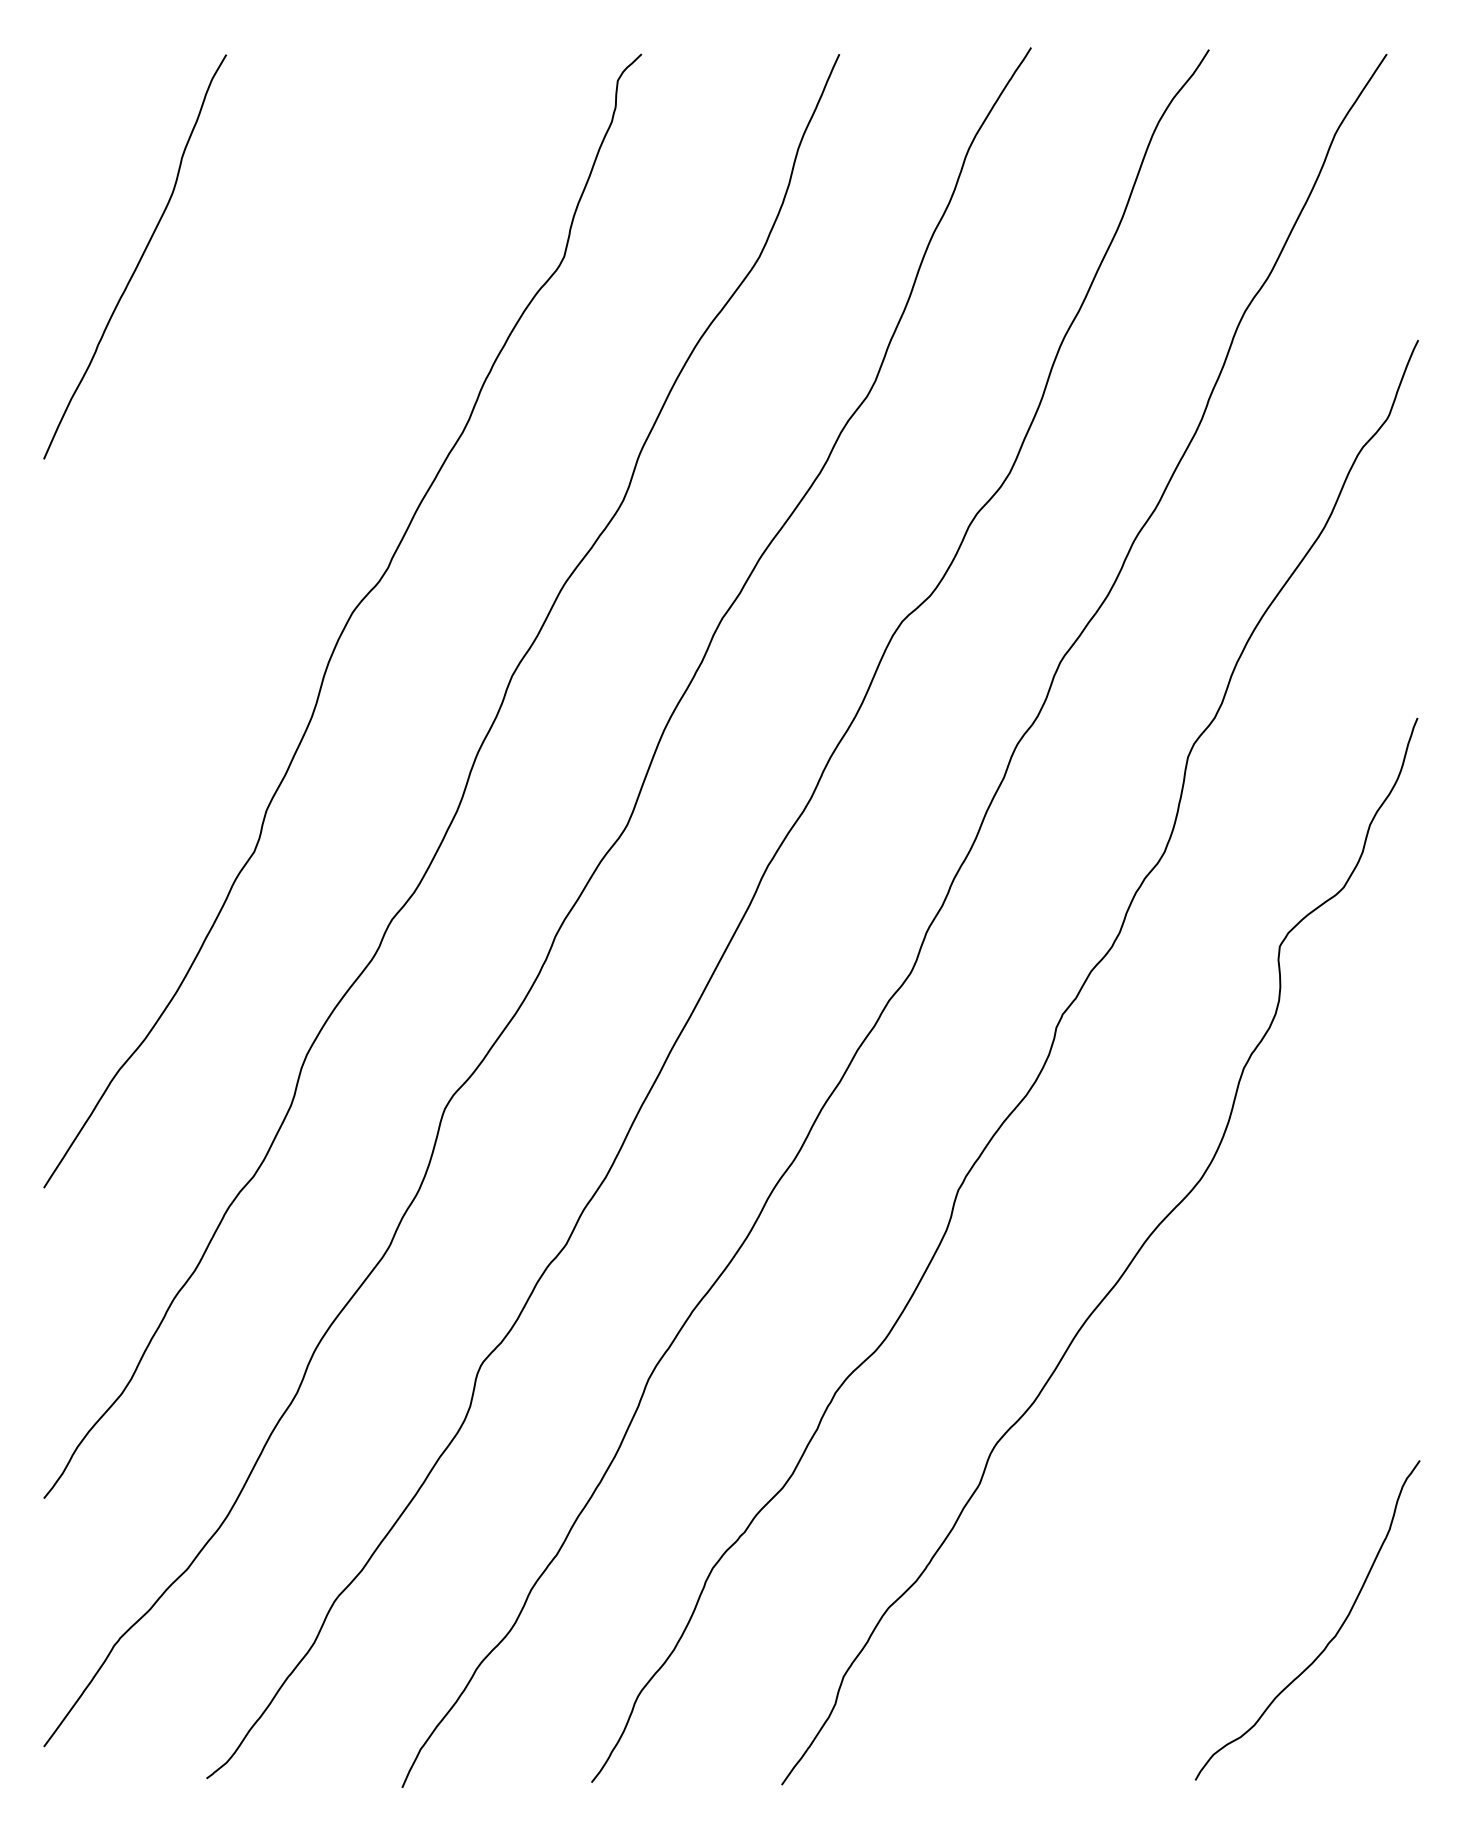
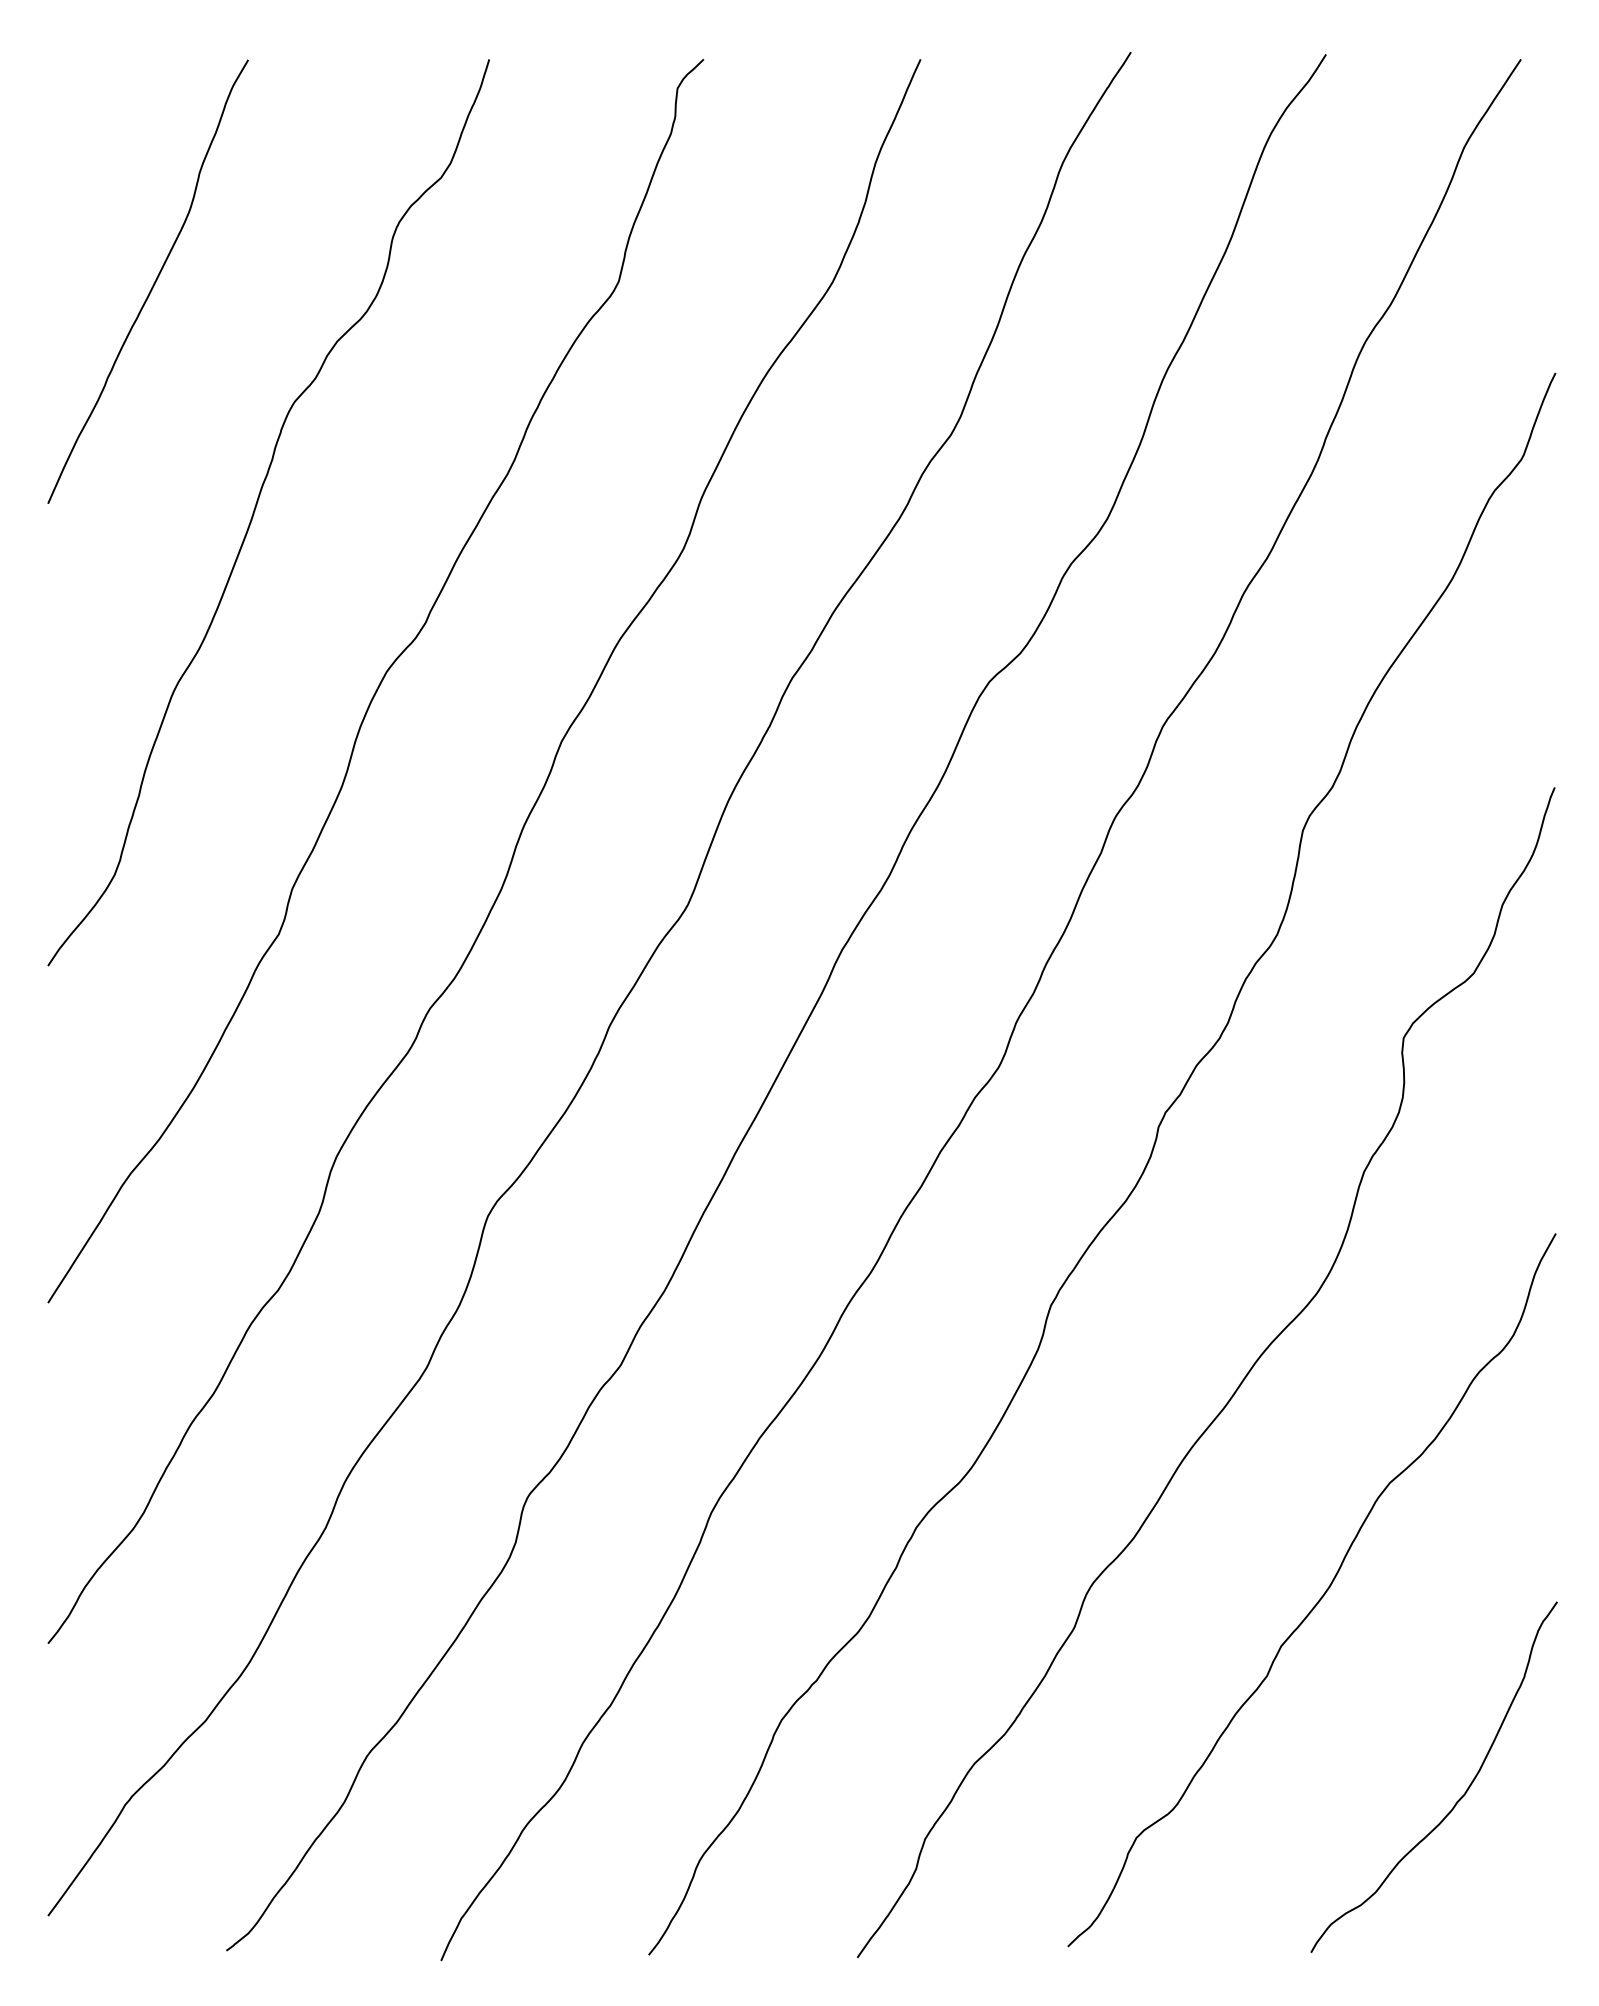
curve: (233, 464) -> (256, 509), added
curve: (1204, 1455) -> (1321, 1596), added

